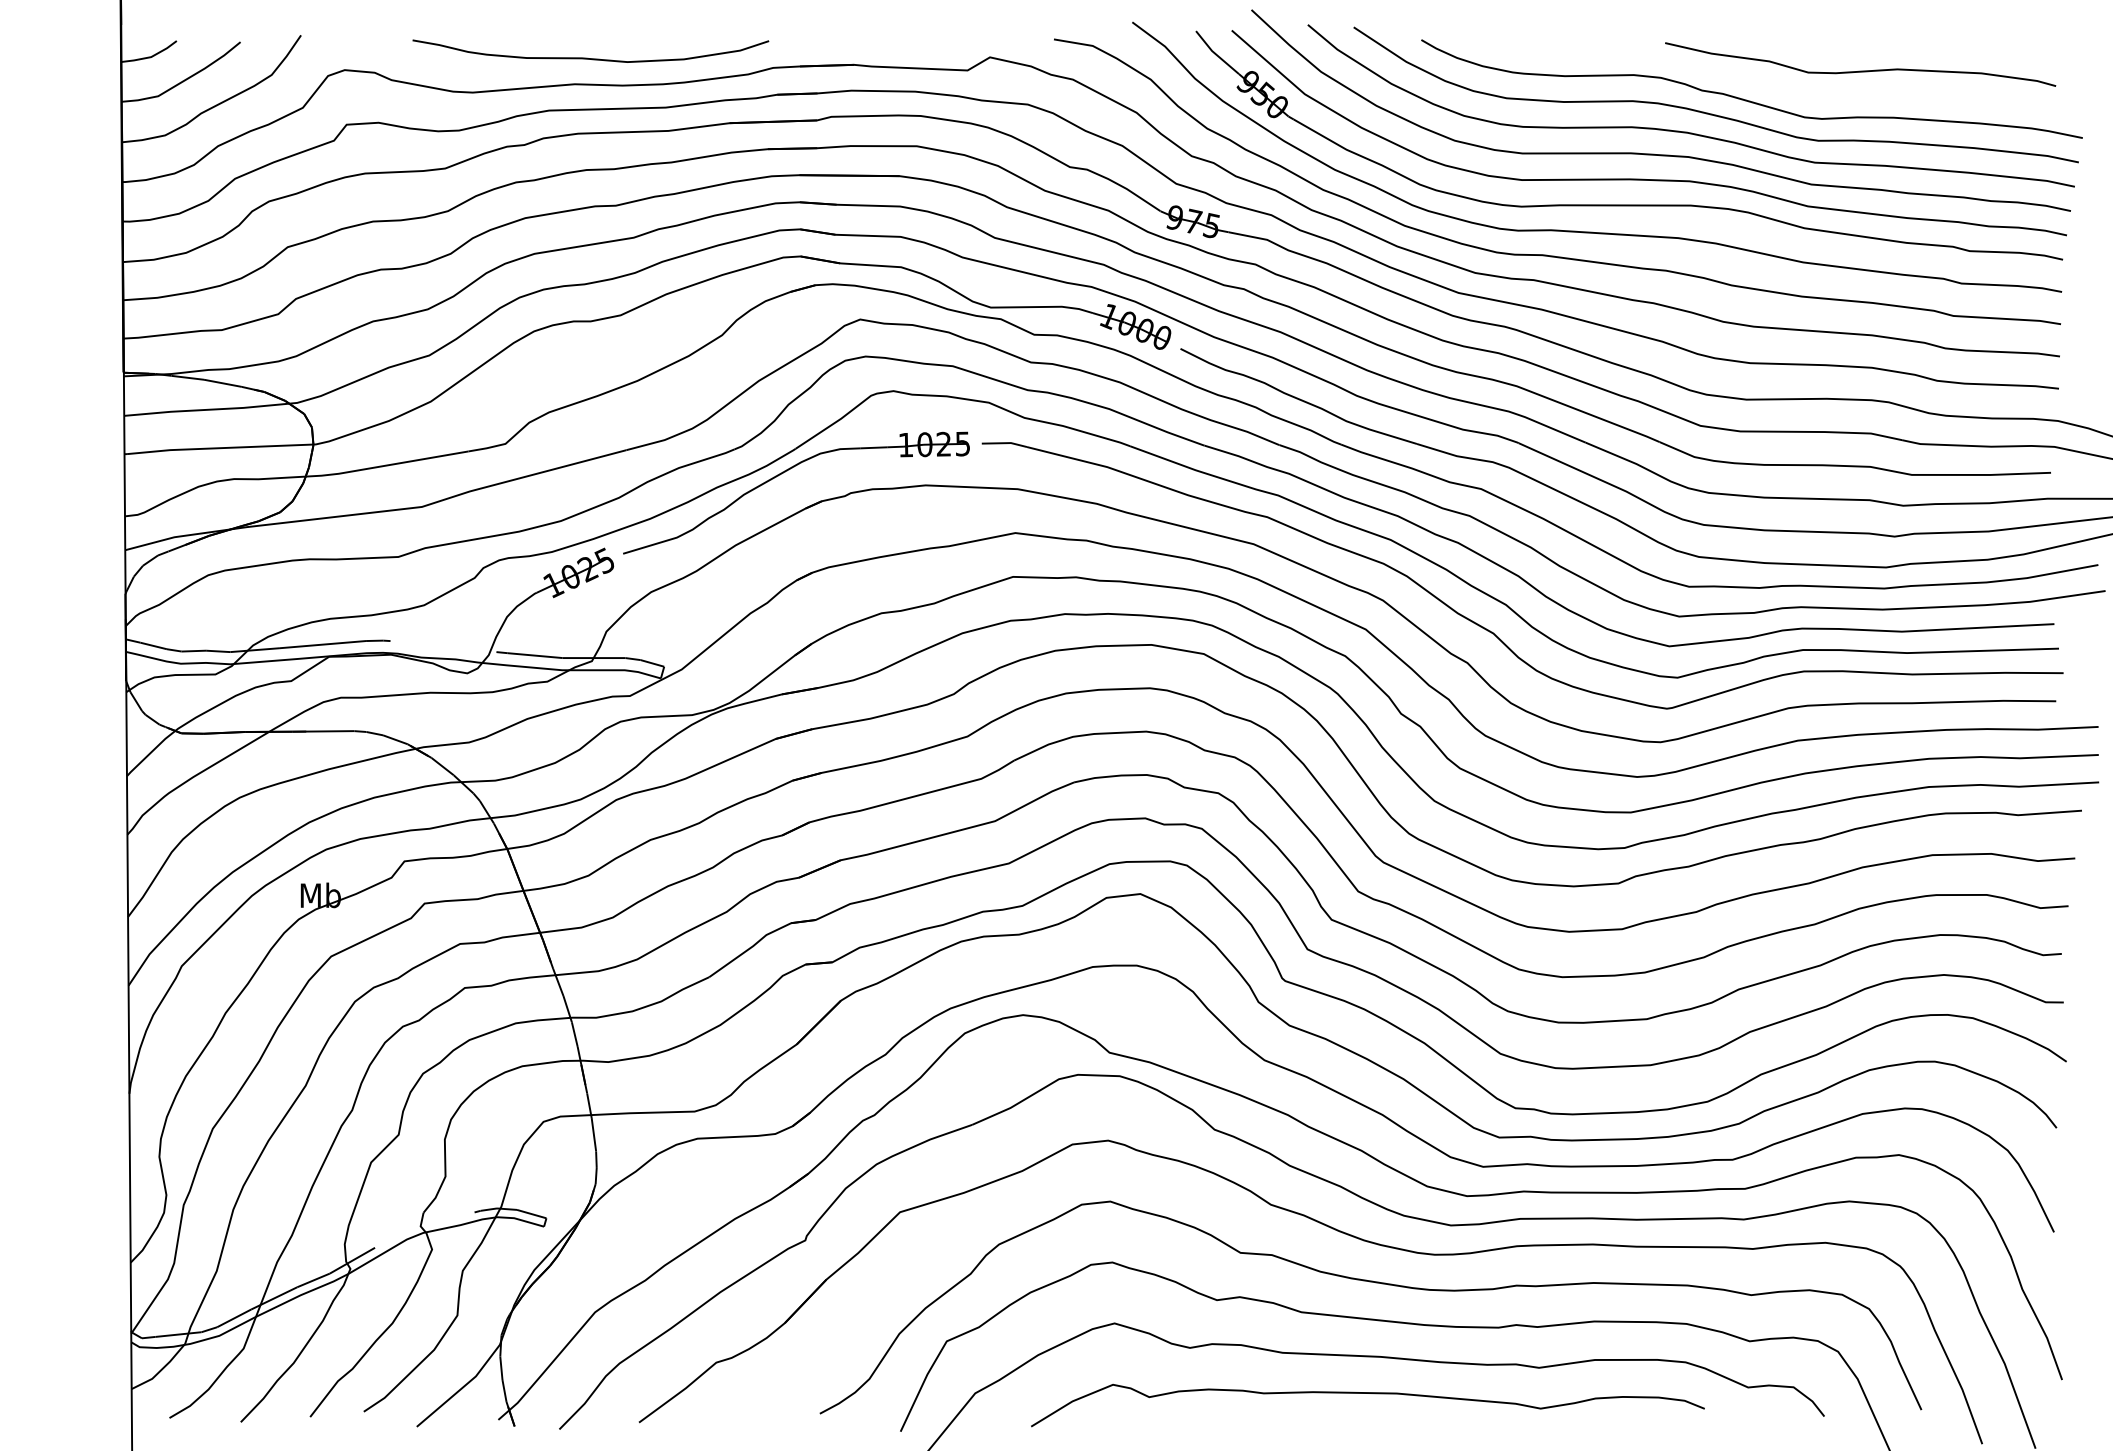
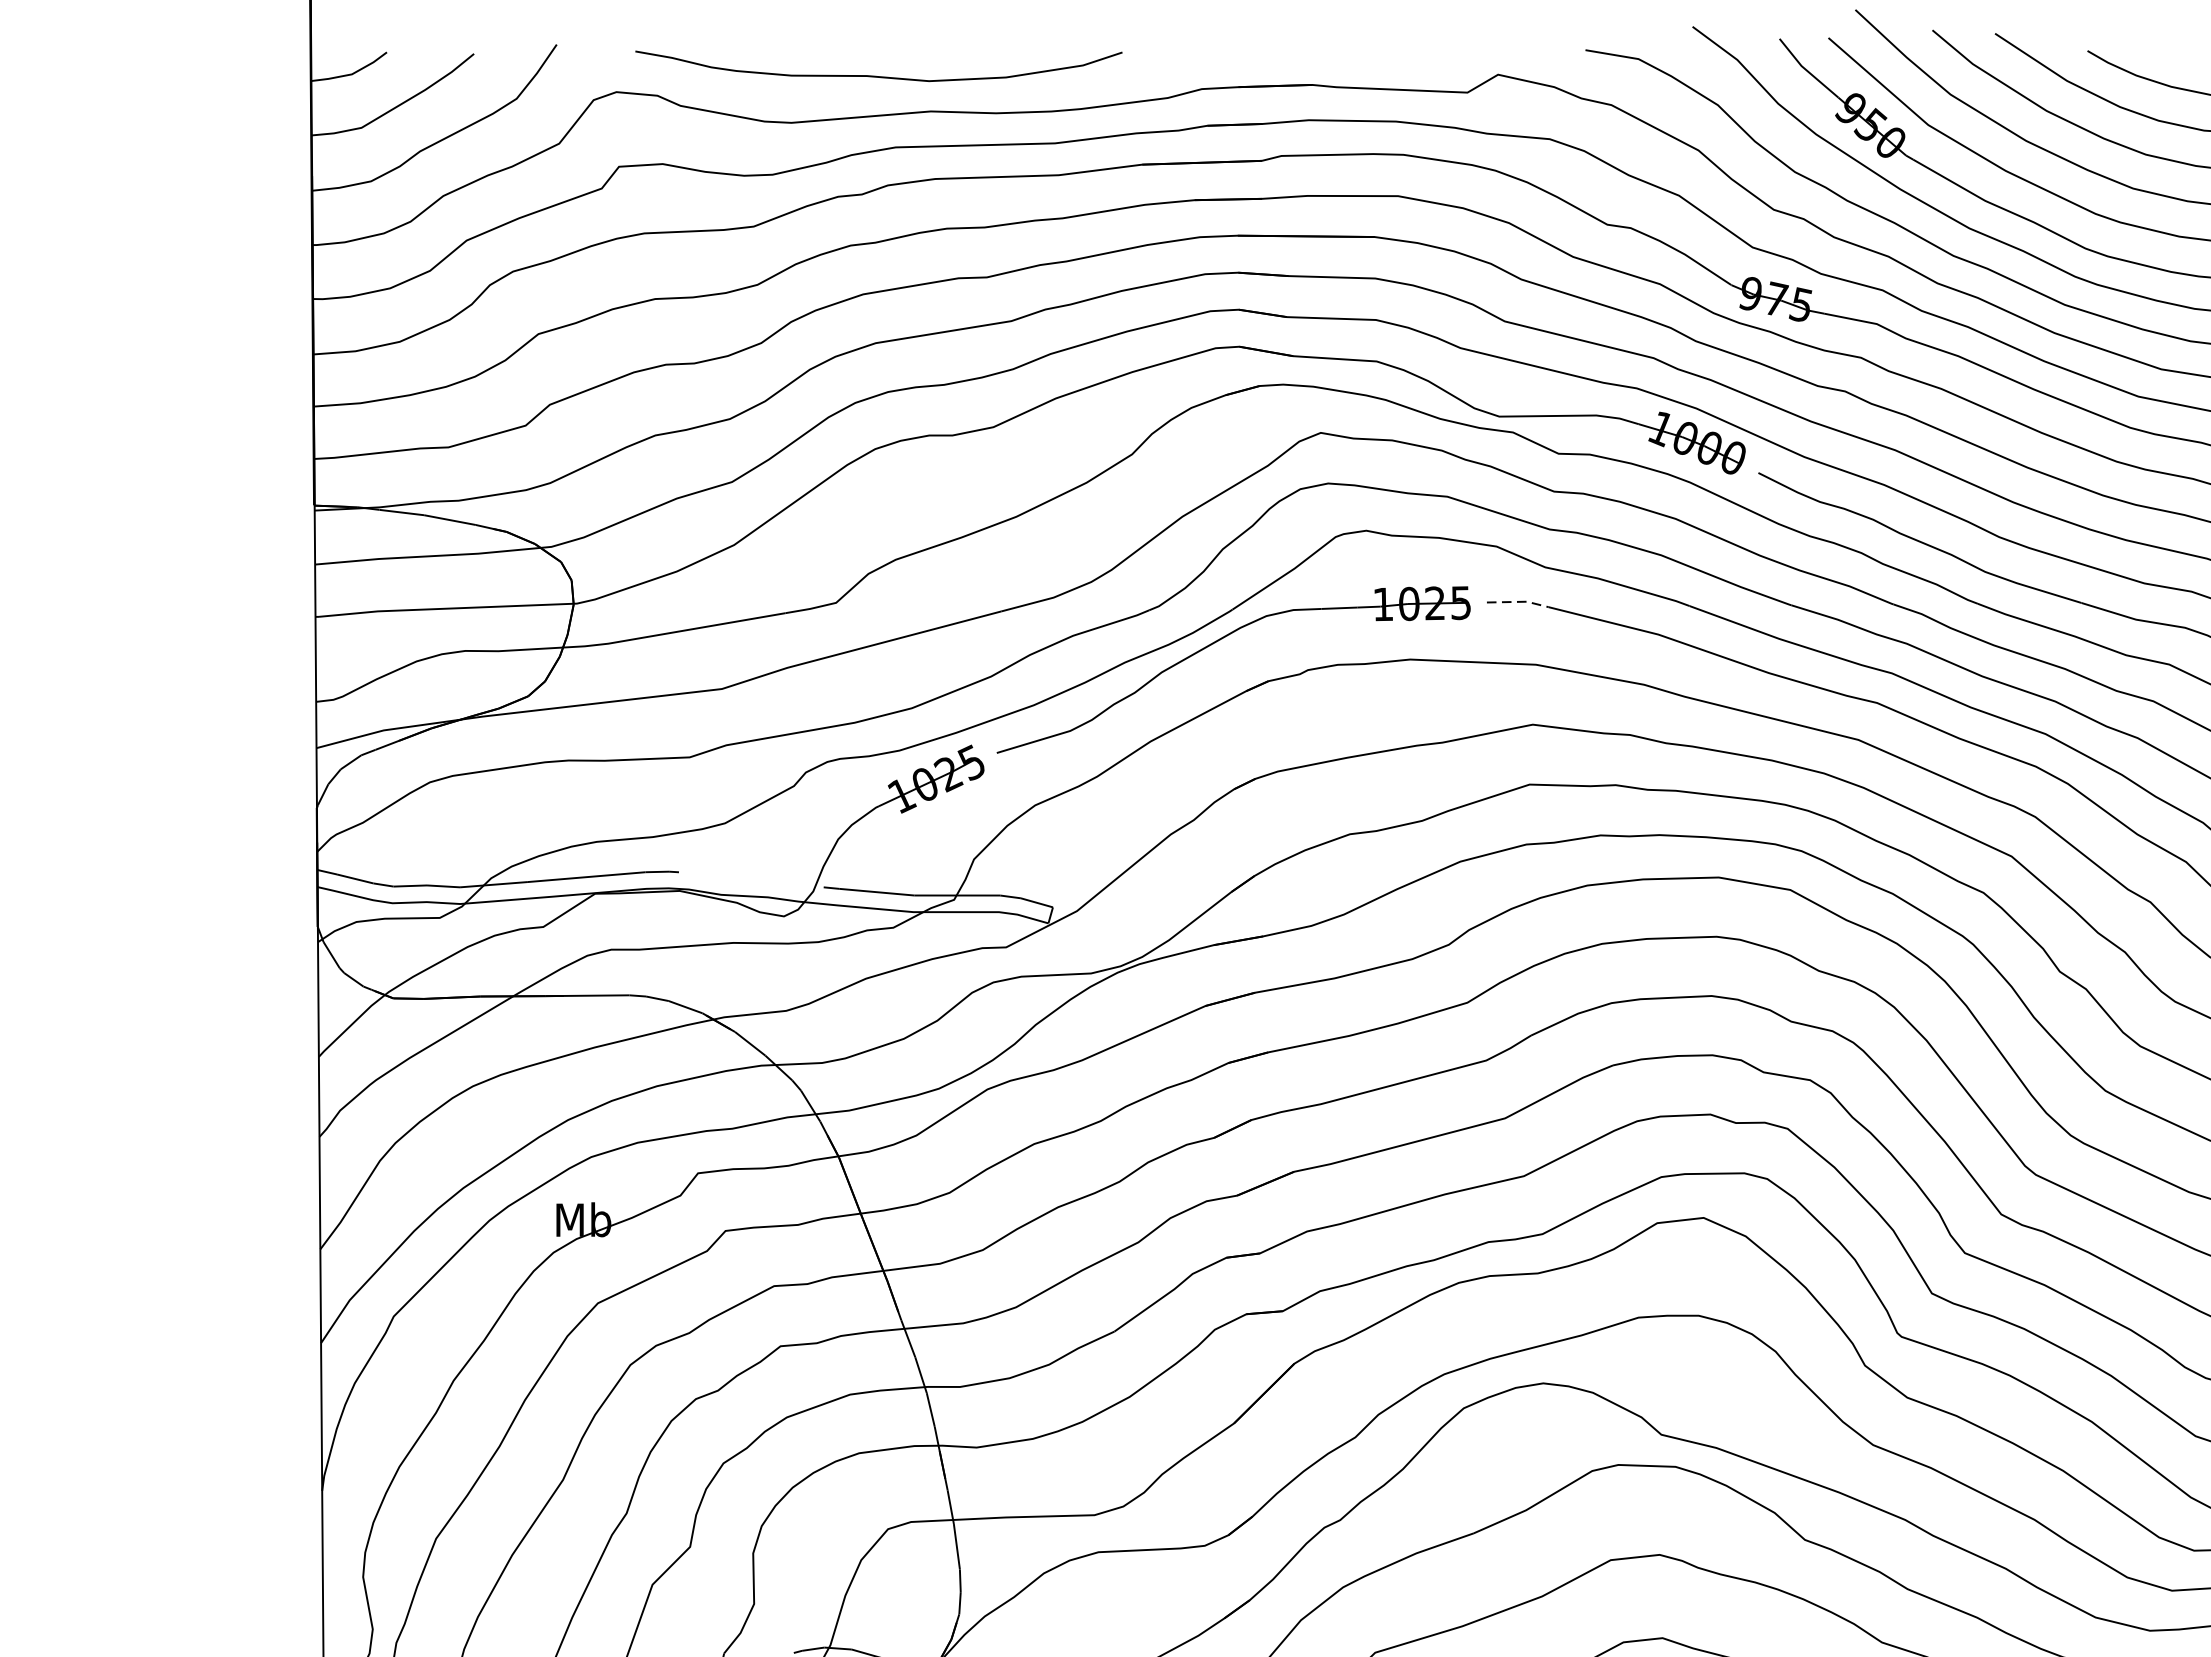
curve: (587, 57) -> (874, 74), moved
line: (1005, 443) -> (1519, 602), solid -> dashed

